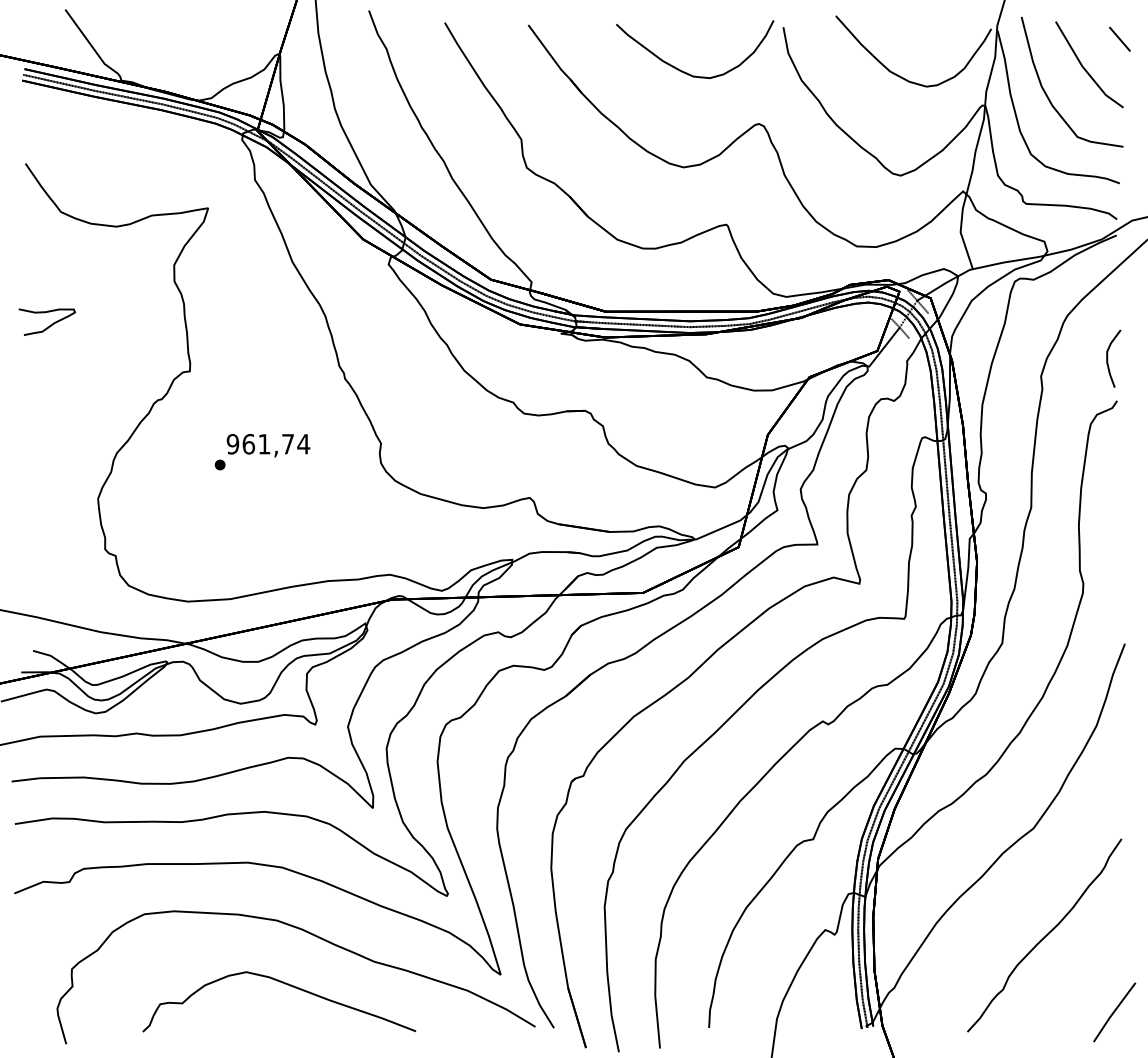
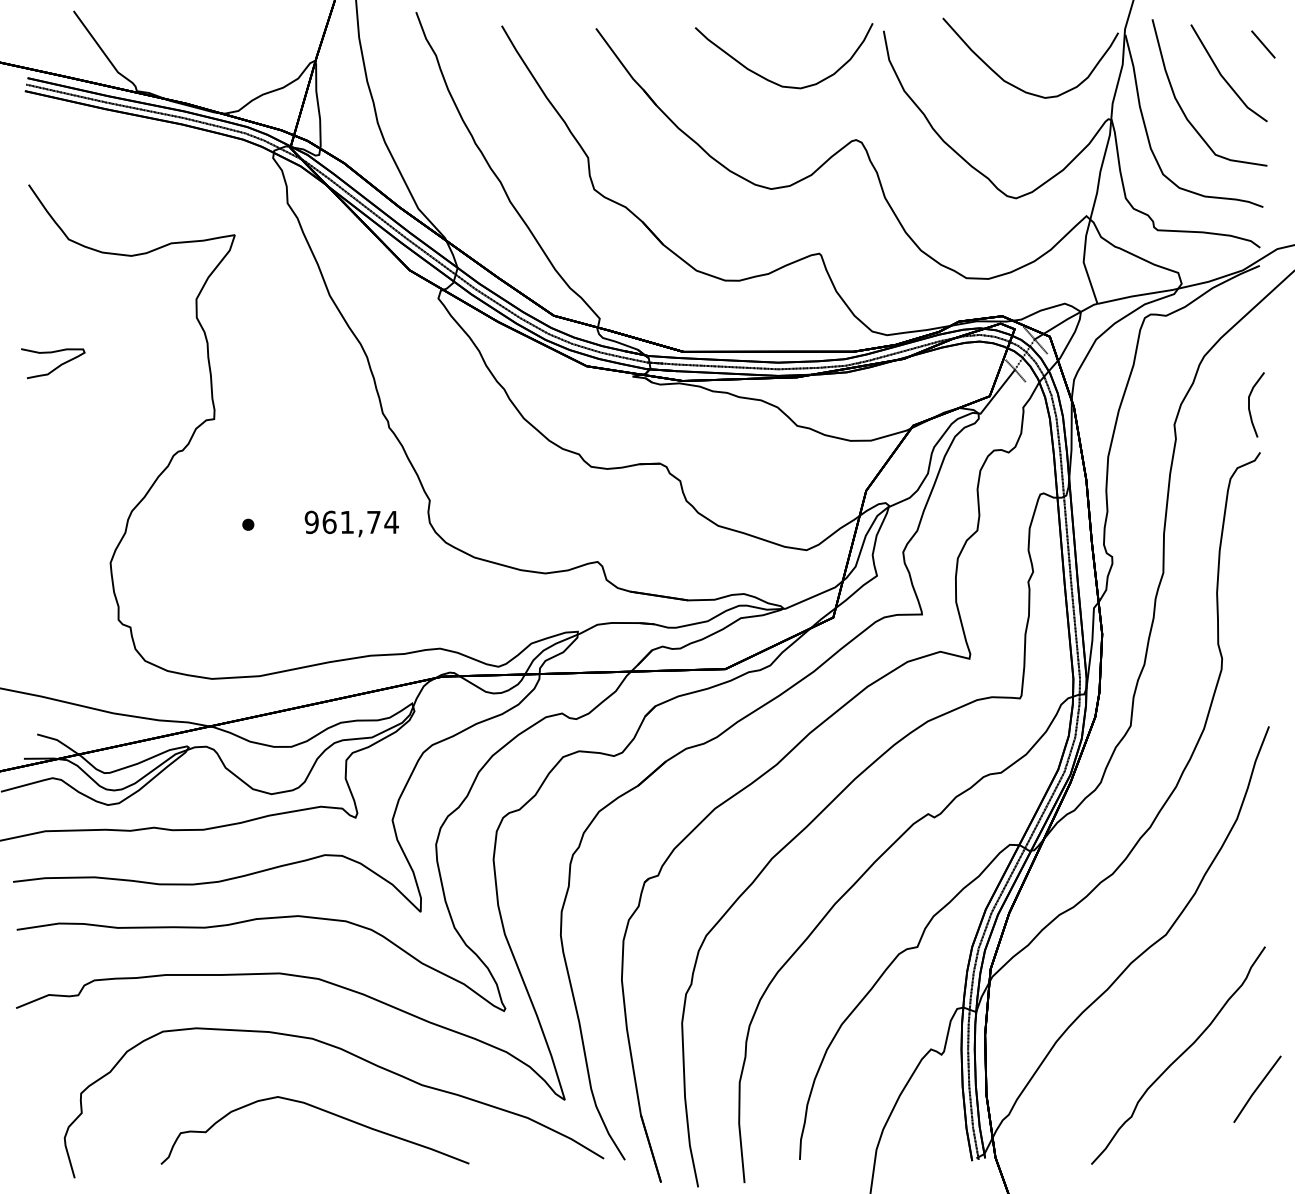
text: (268, 445) -> (351, 523), moved
part: (1114, 1011) -> (1257, 1088), moved

